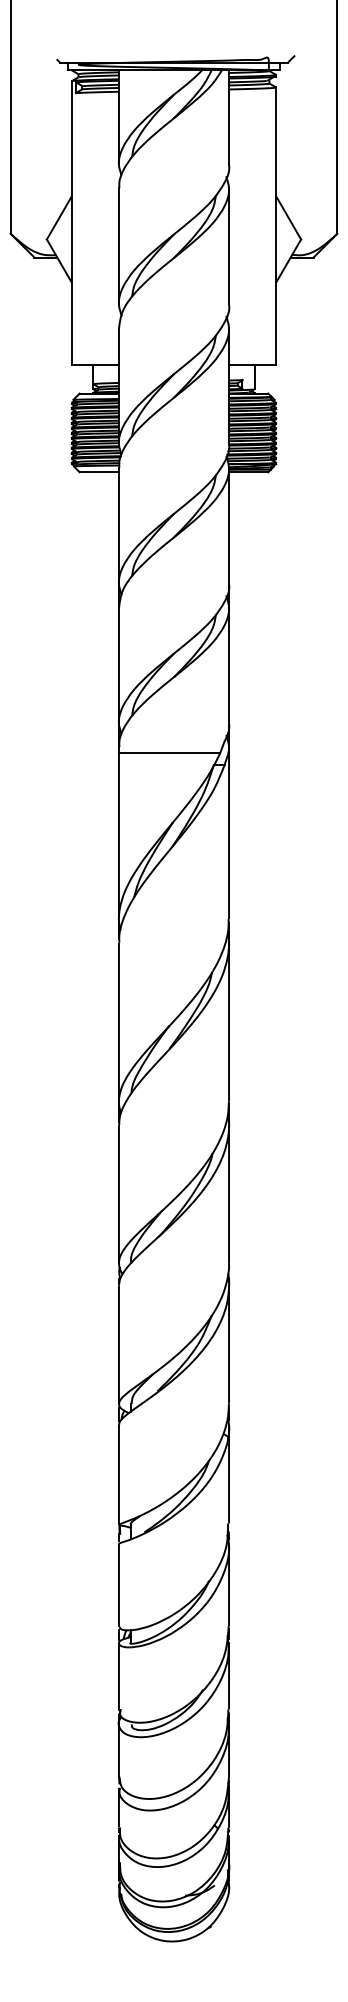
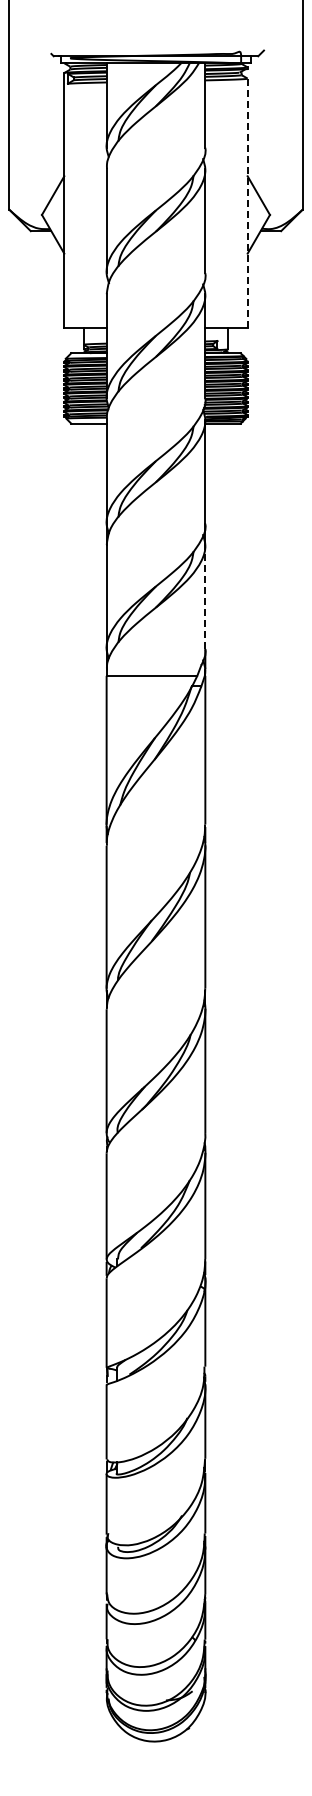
line: (276, 226) -> (247, 203), solid -> dashed
line: (229, 664) -> (205, 596), solid -> dashed

